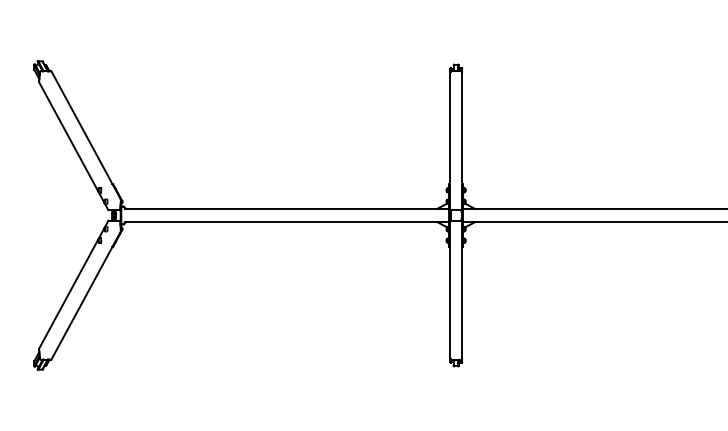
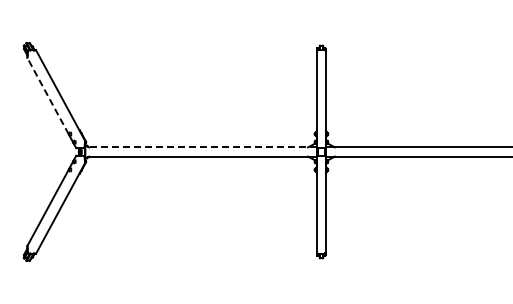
line: (67, 135) -> (47, 95), solid -> dashed
line: (285, 209) -> (201, 147), solid -> dashed

